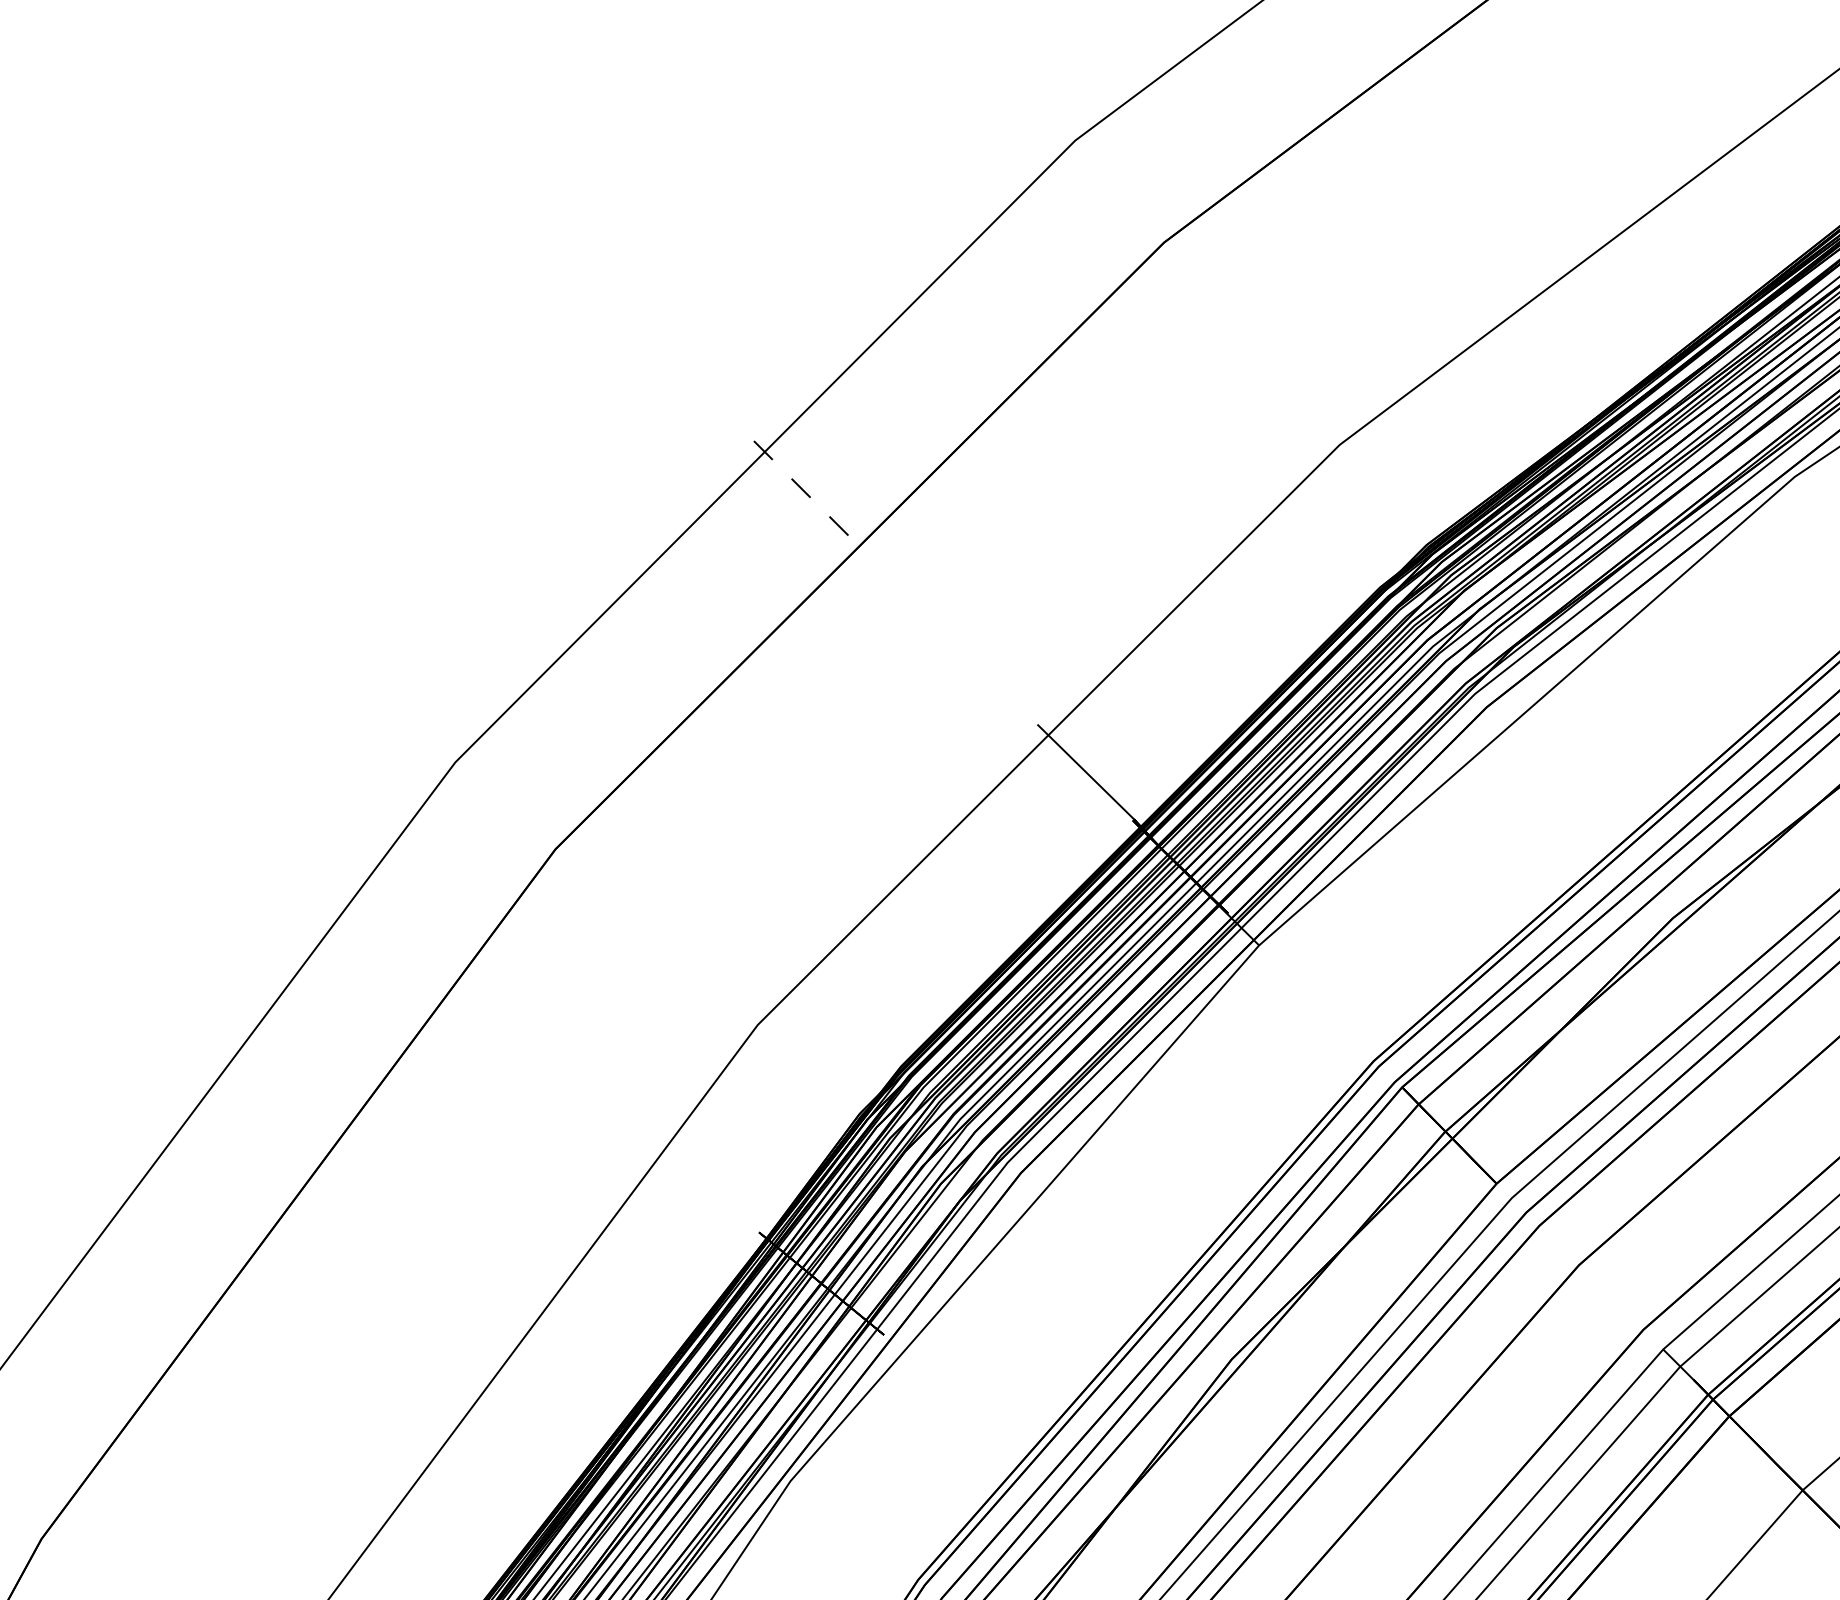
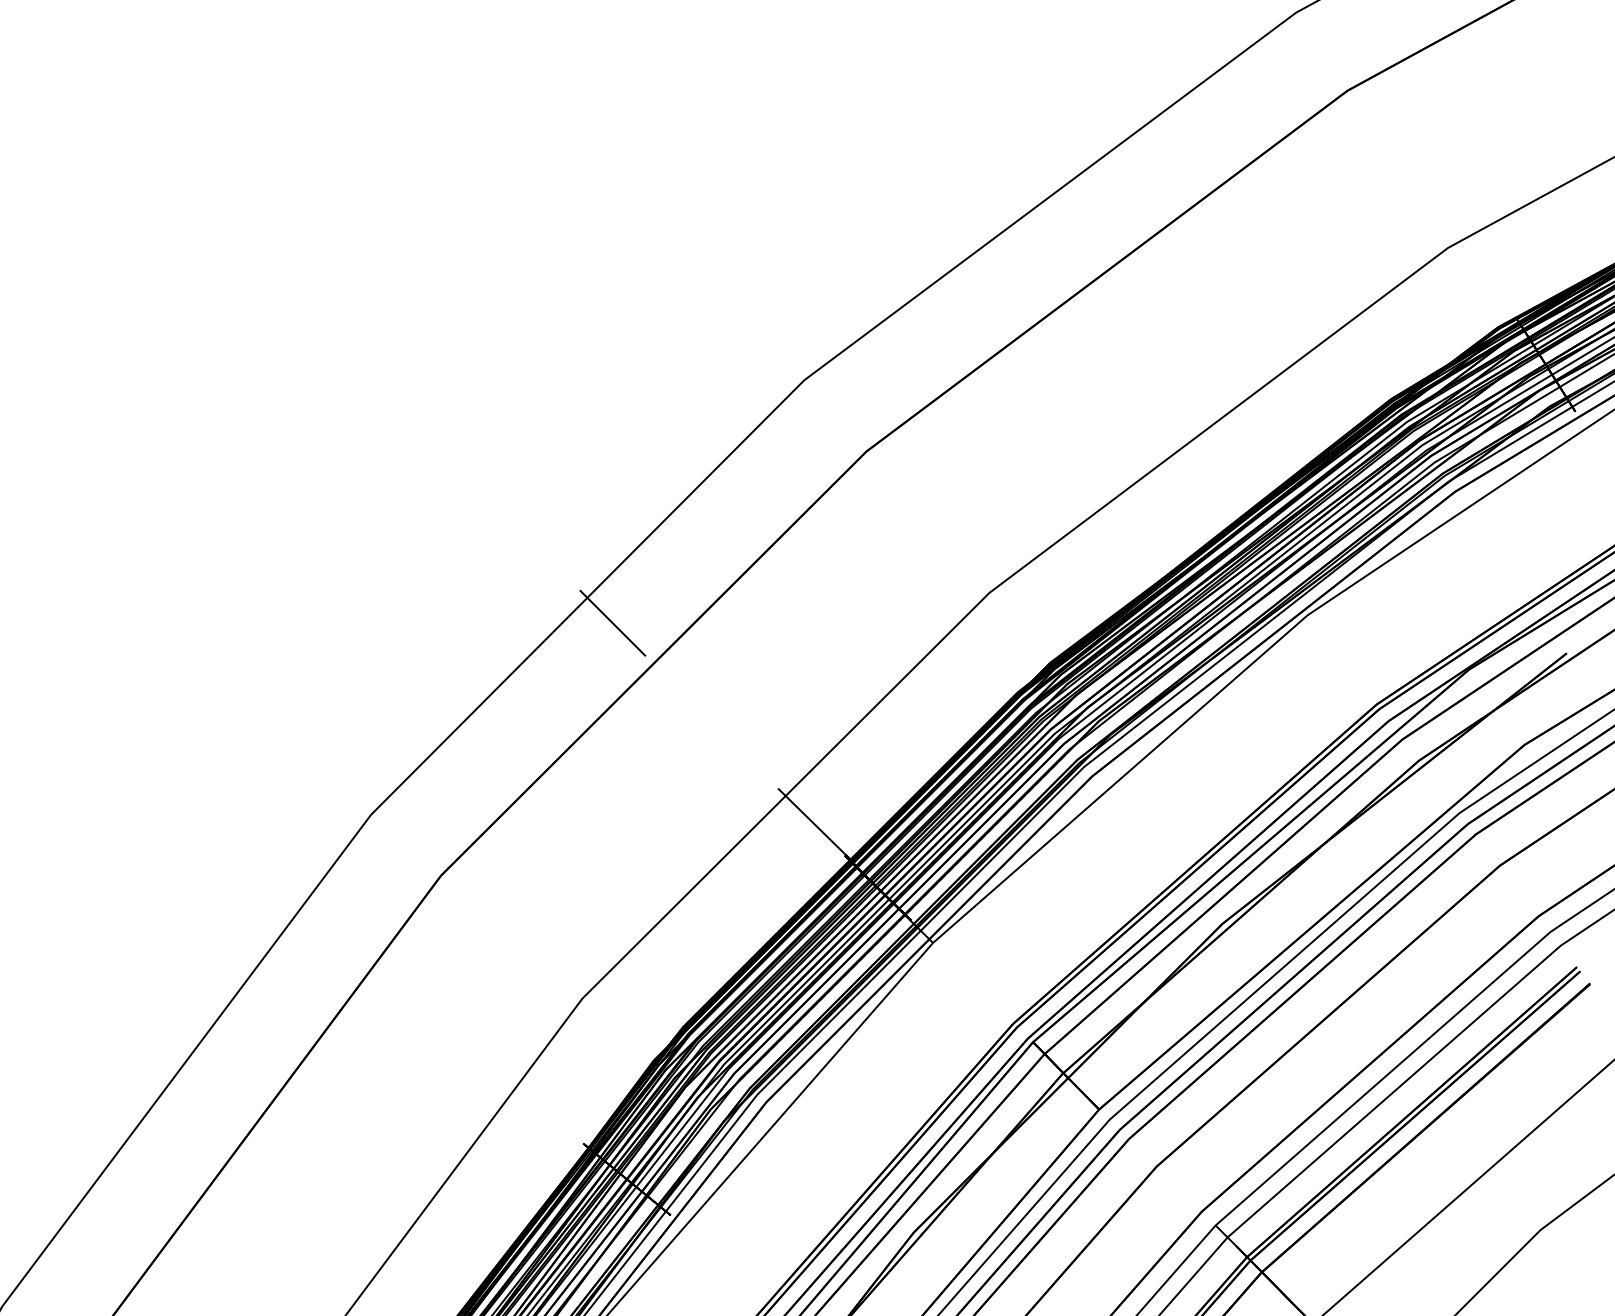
line: (800, 488) -> (612, 623), dashed -> solid

